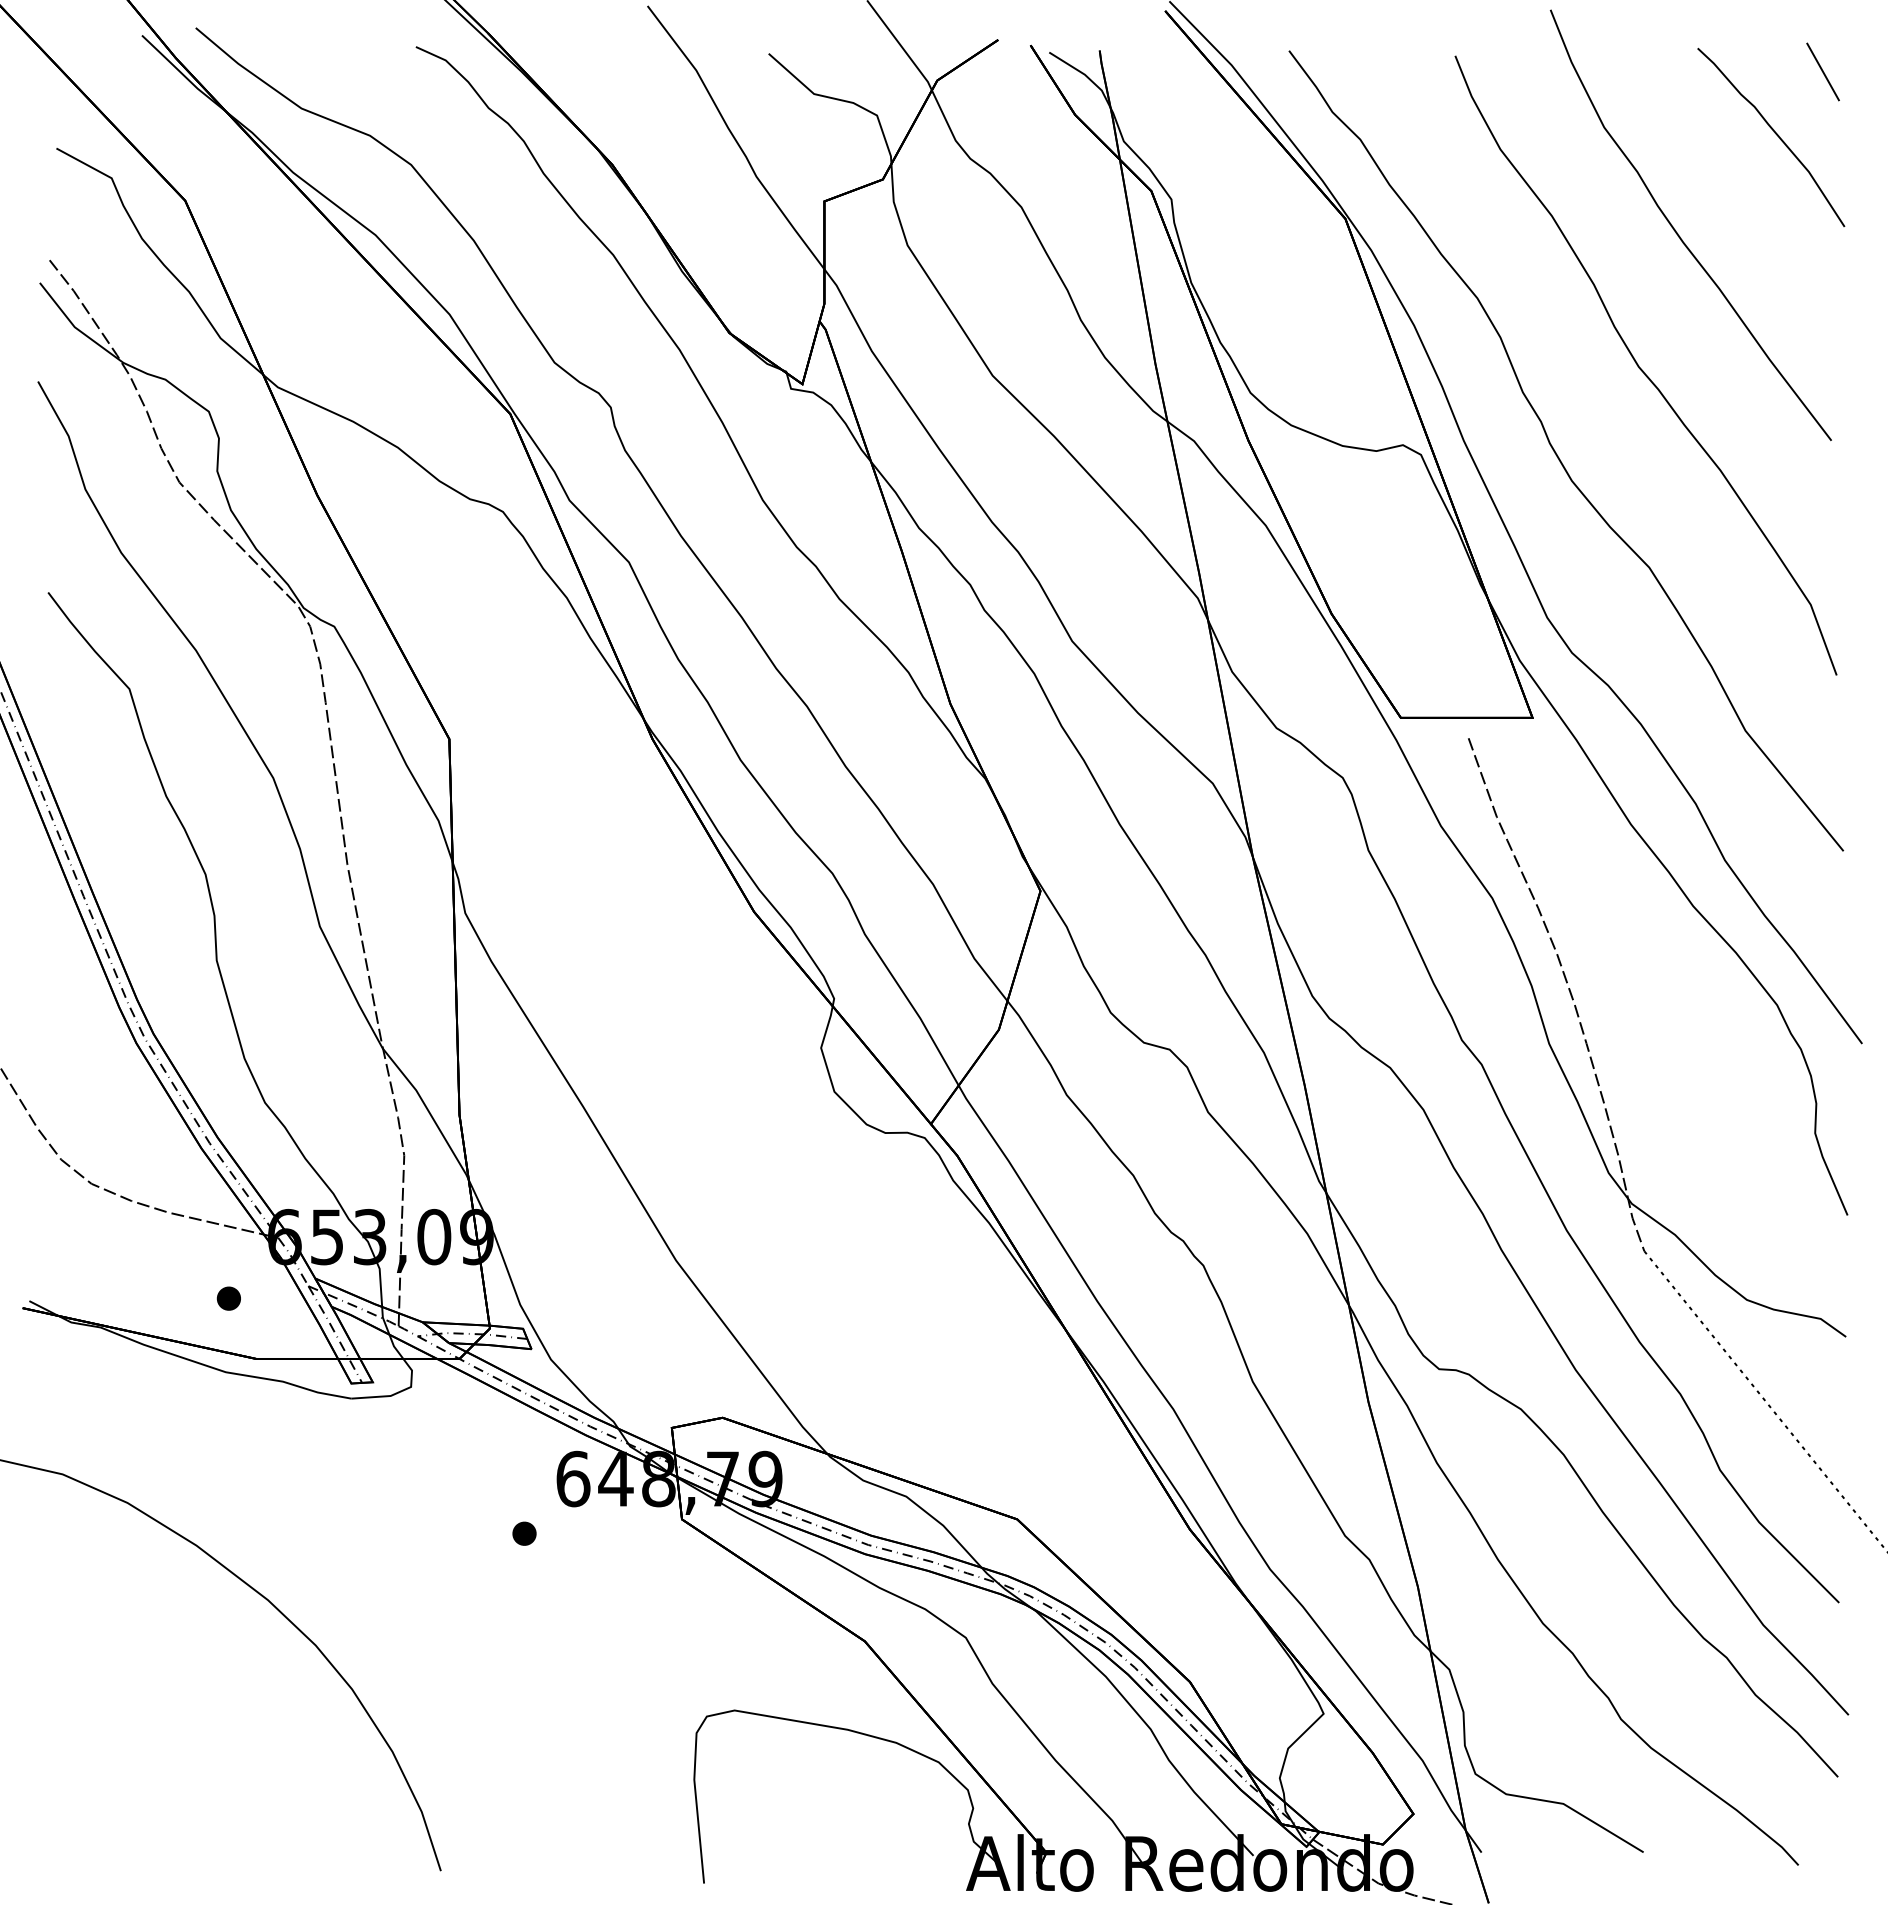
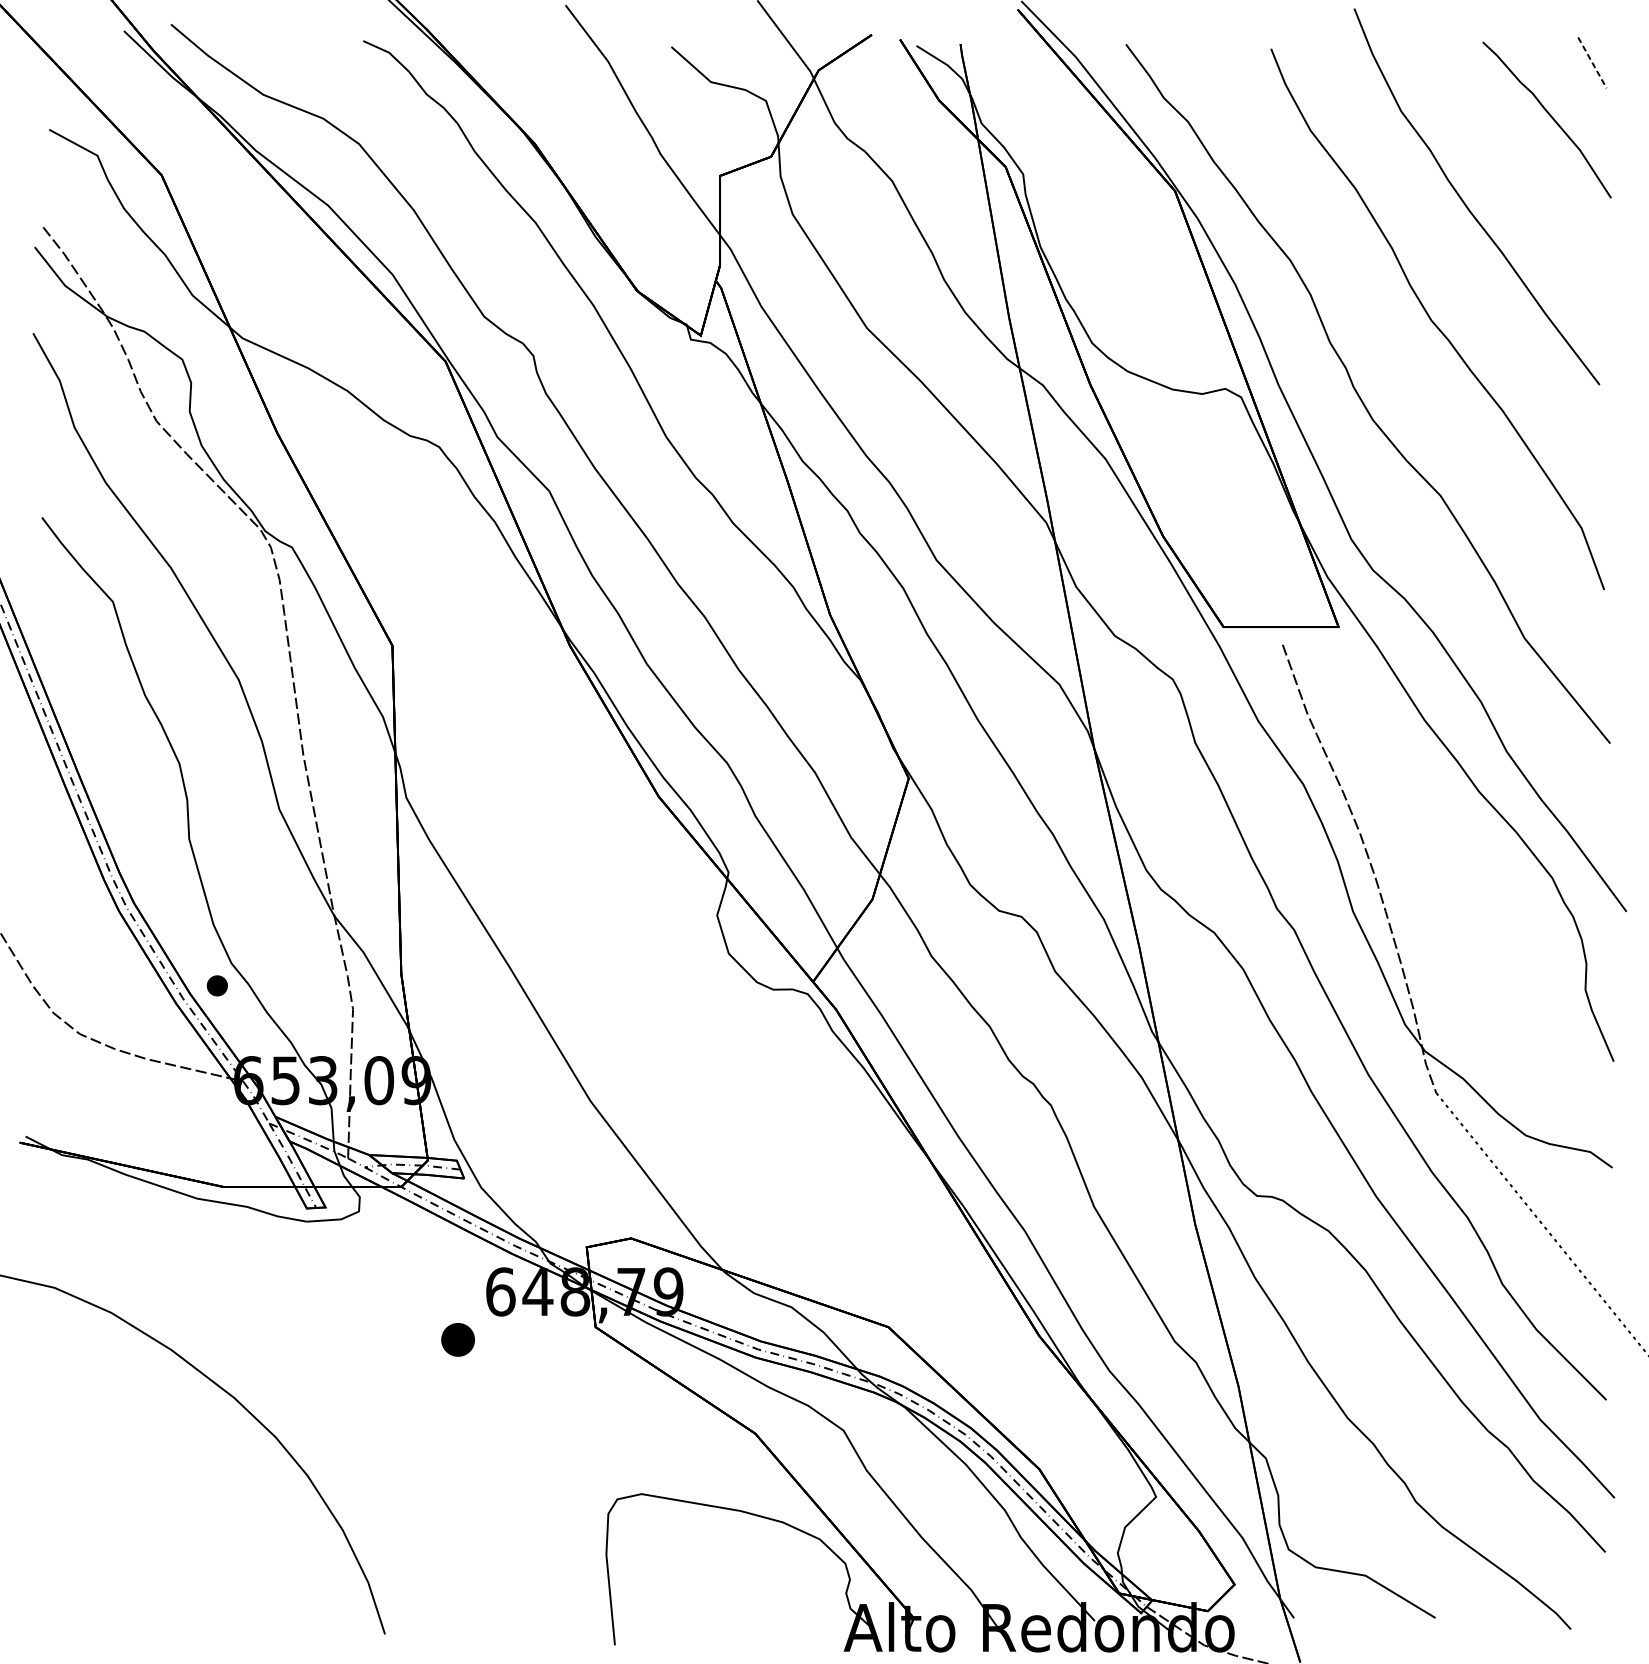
line: (1823, 72) -> (1592, 63), solid -> dashed
part: (228, 1298) -> (216, 985), moved
part: (524, 1533) -> (458, 1339), size x1.6

